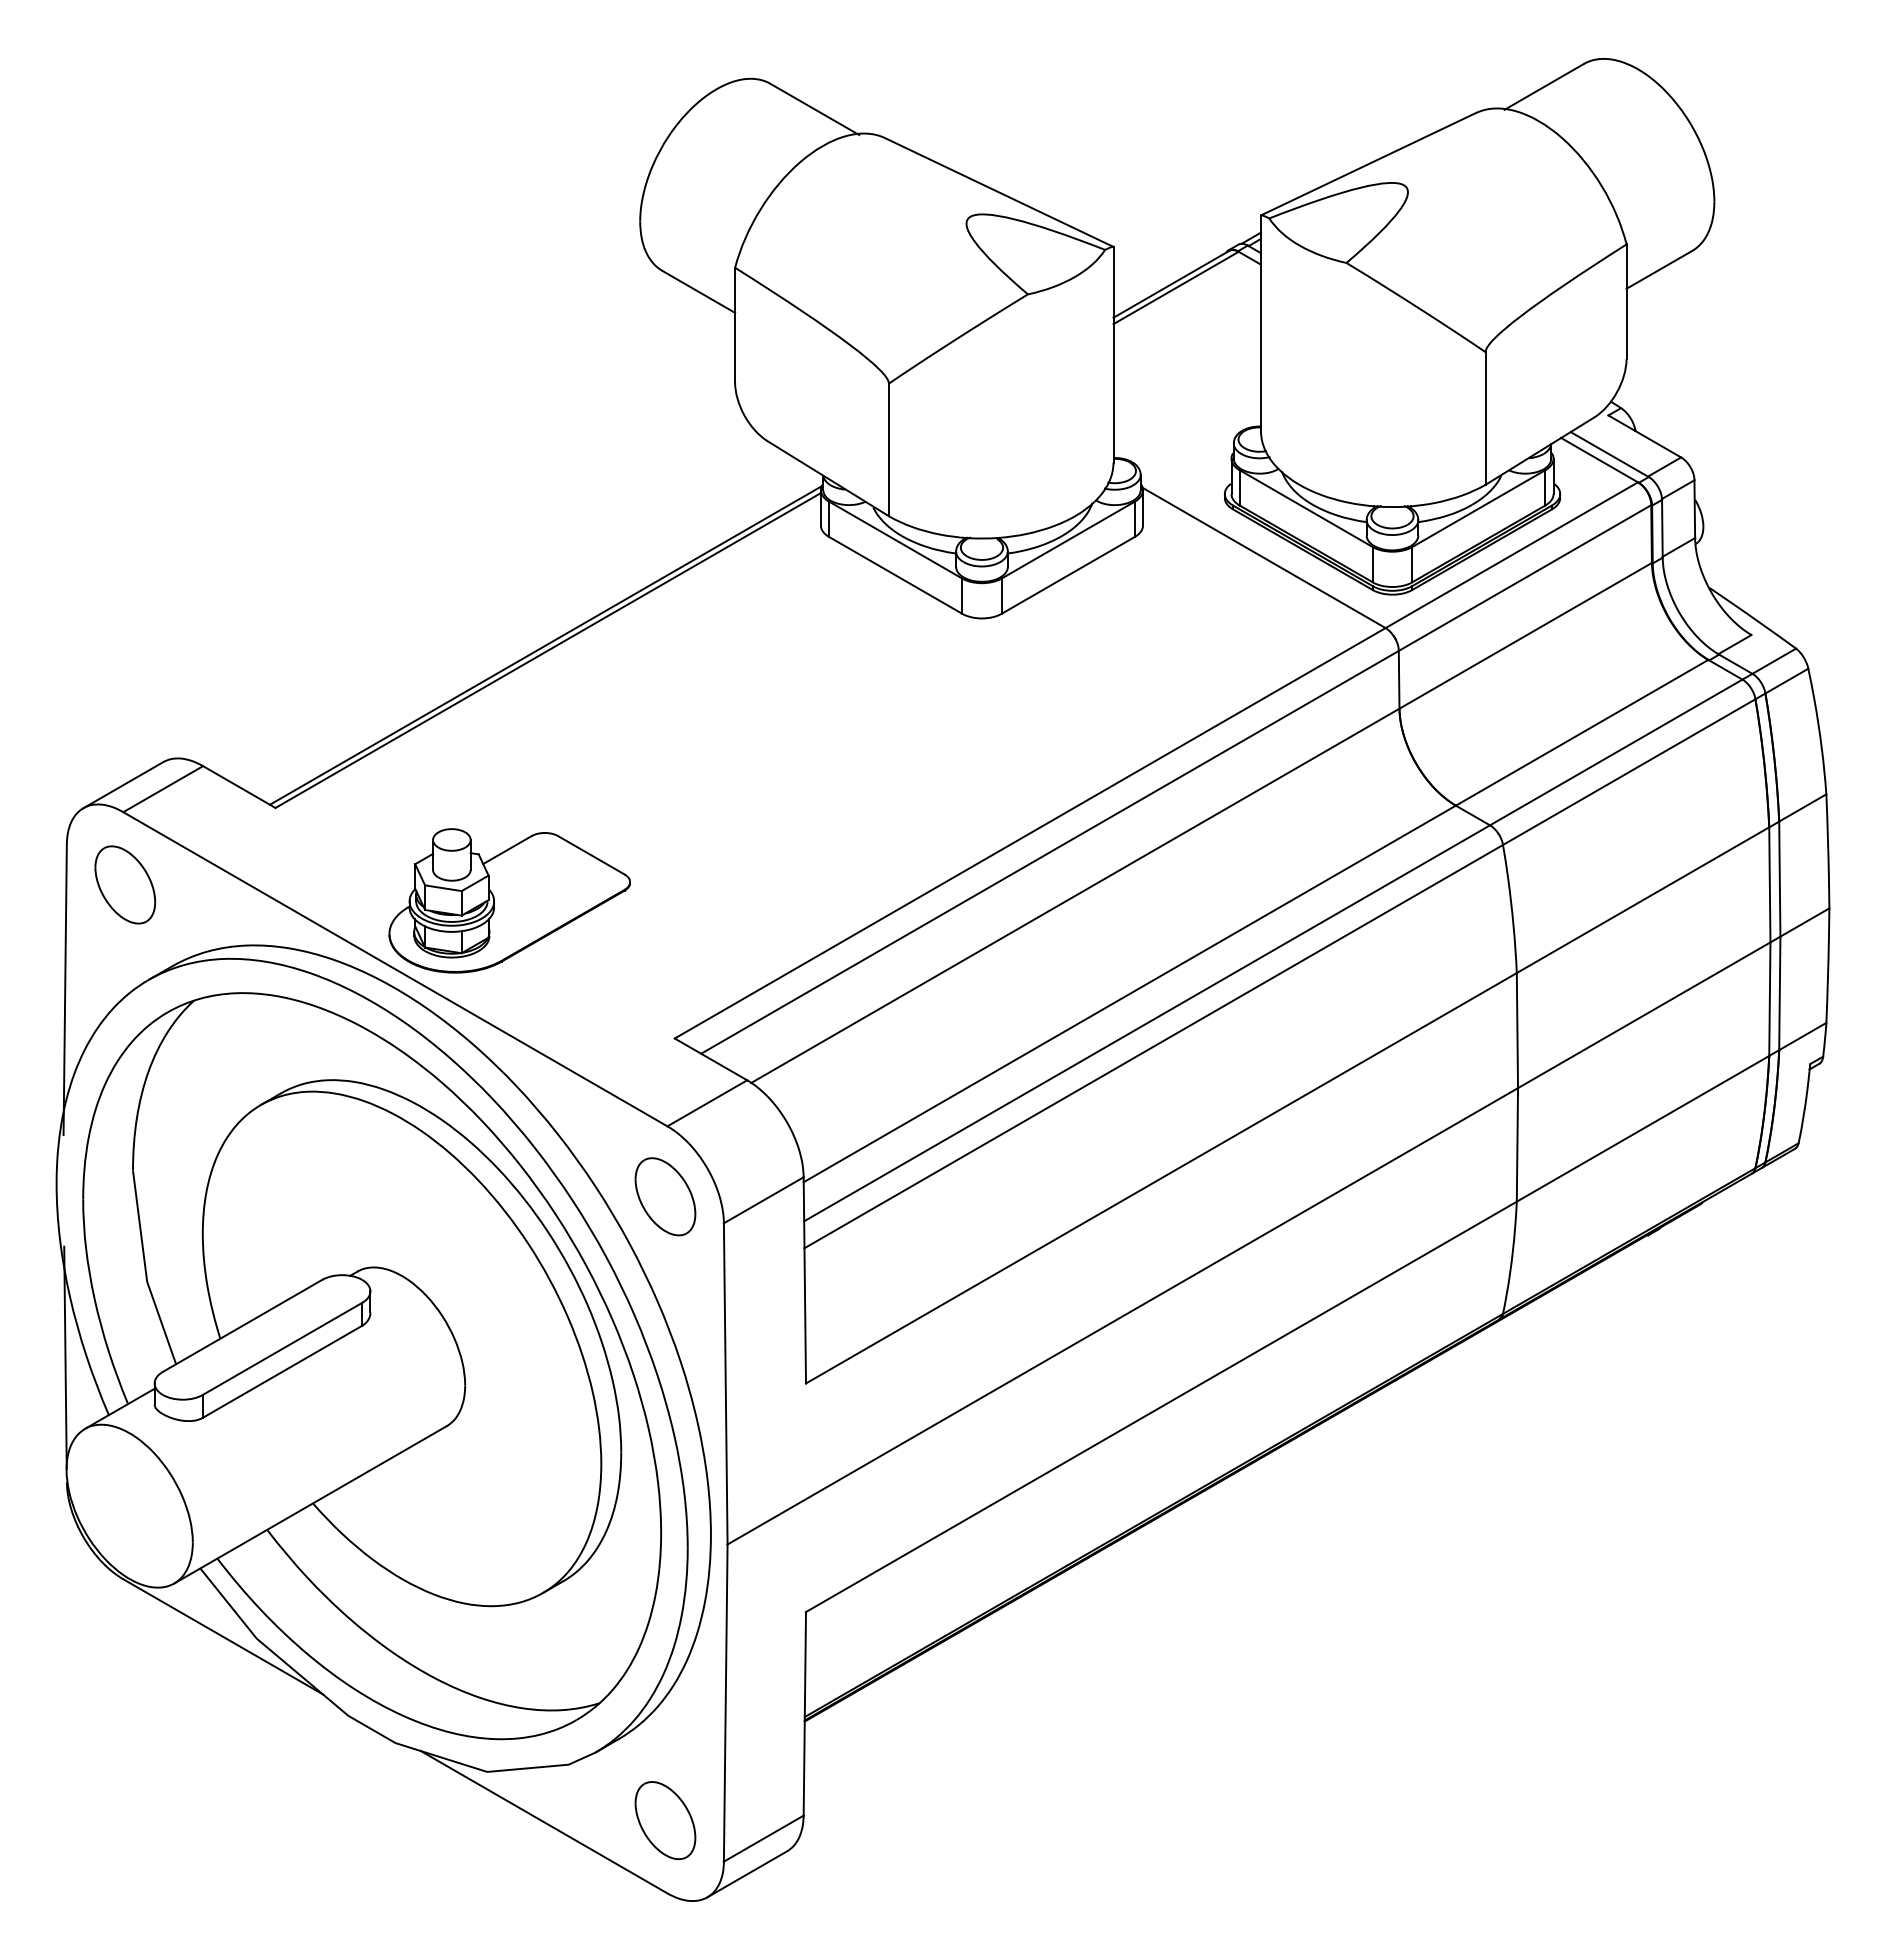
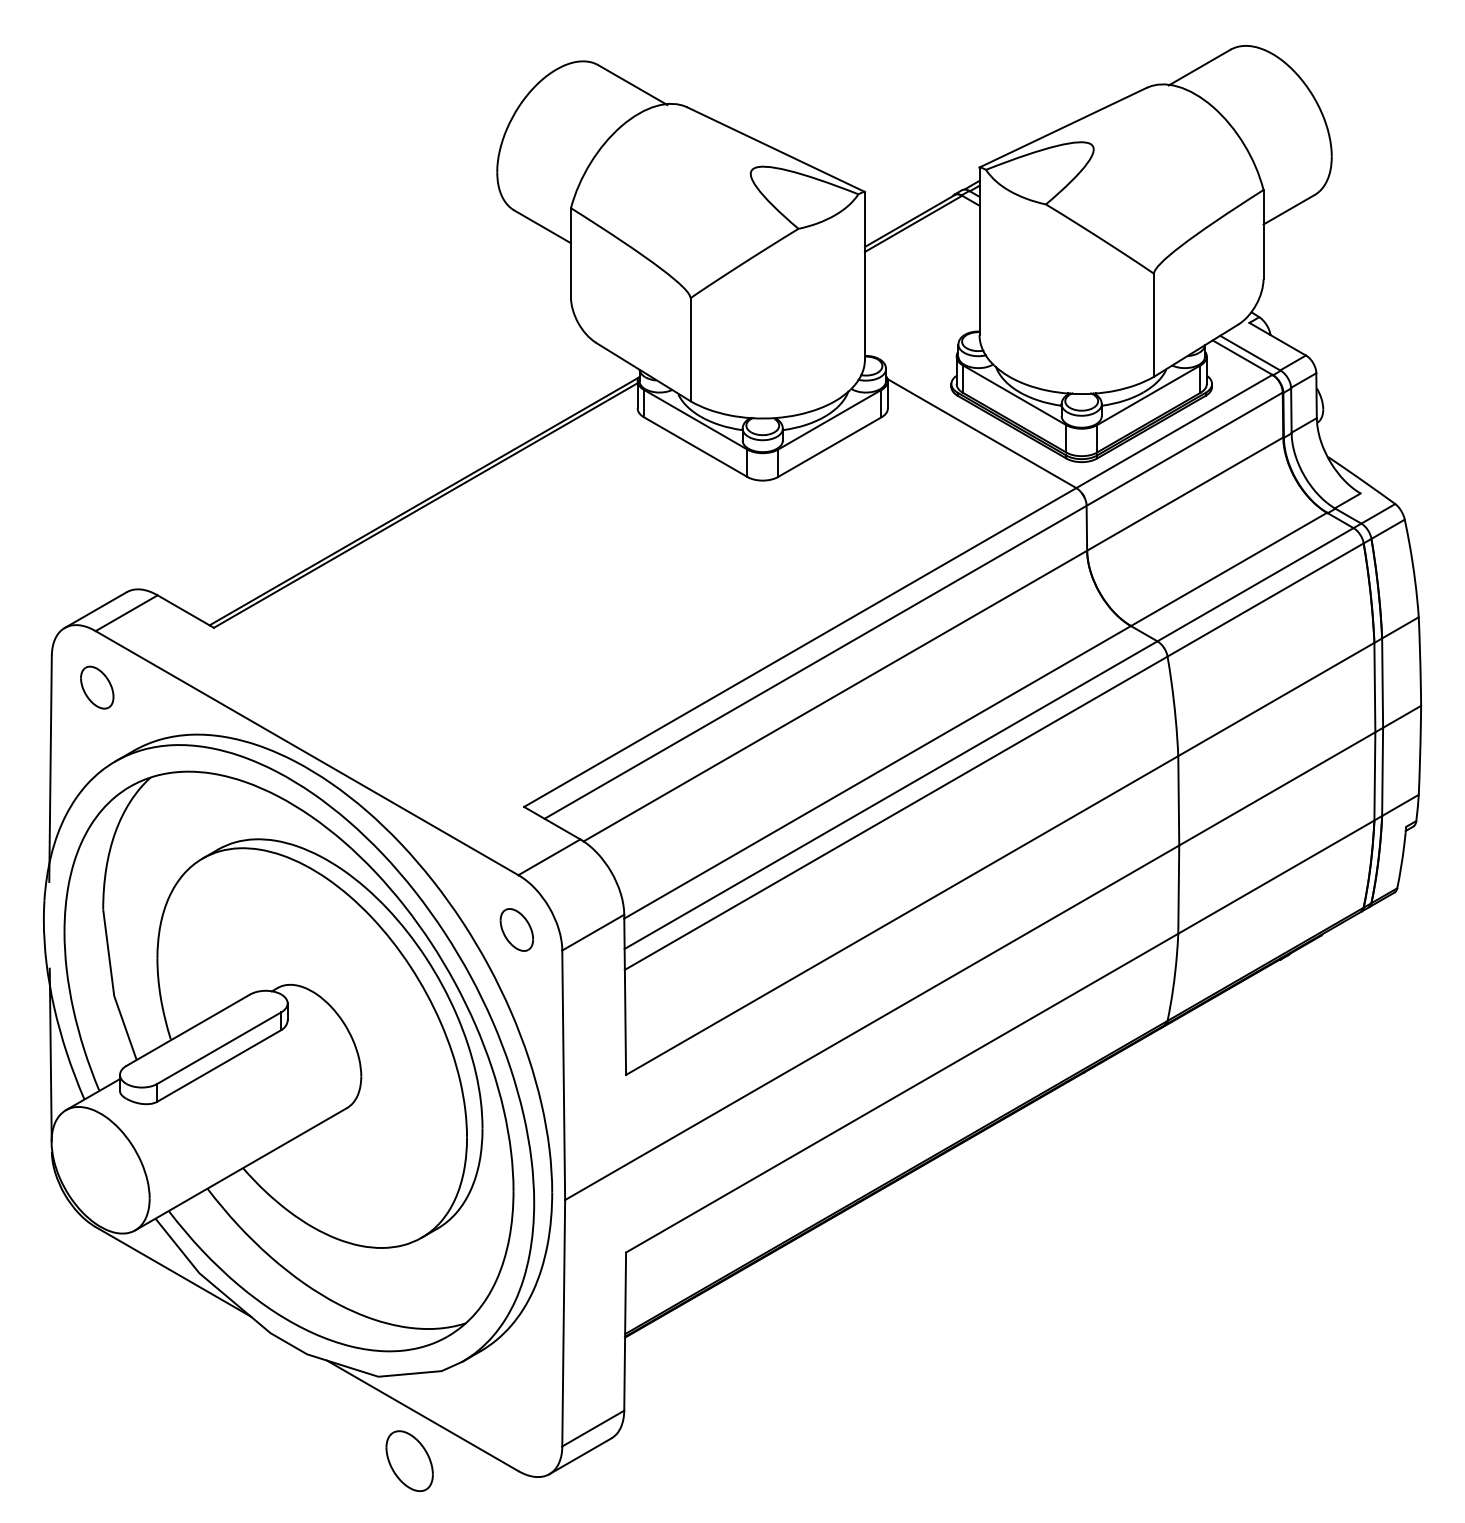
part: (125, 884) -> (97, 687), size x0.7
part: (509, 900) -> (395, 699), removed
part: (665, 1196) -> (516, 929), size x0.7
part: (665, 1820) -> (409, 1461), moved

